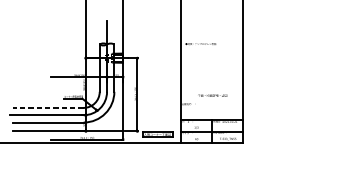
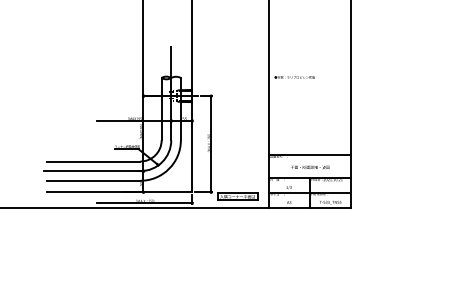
text: (212, 95) -> (310, 167), moved
line: (212, 102) -> (309, 154), added
line: (47, 107) -> (93, 161), dashed -> solid

